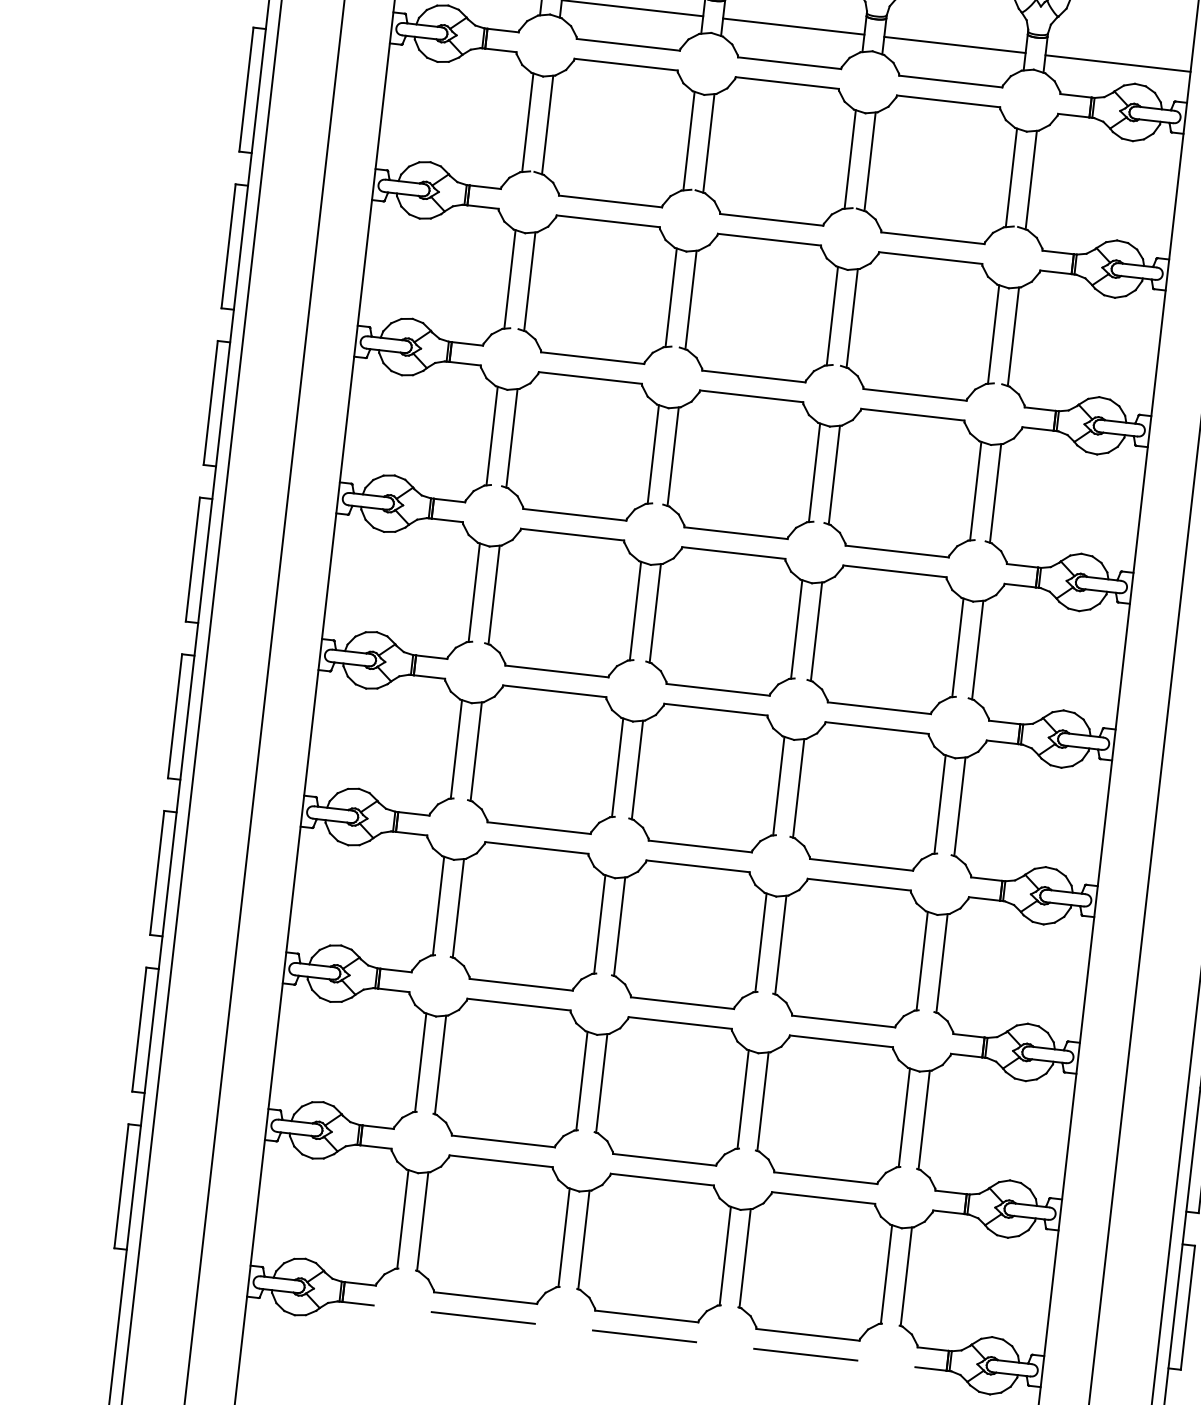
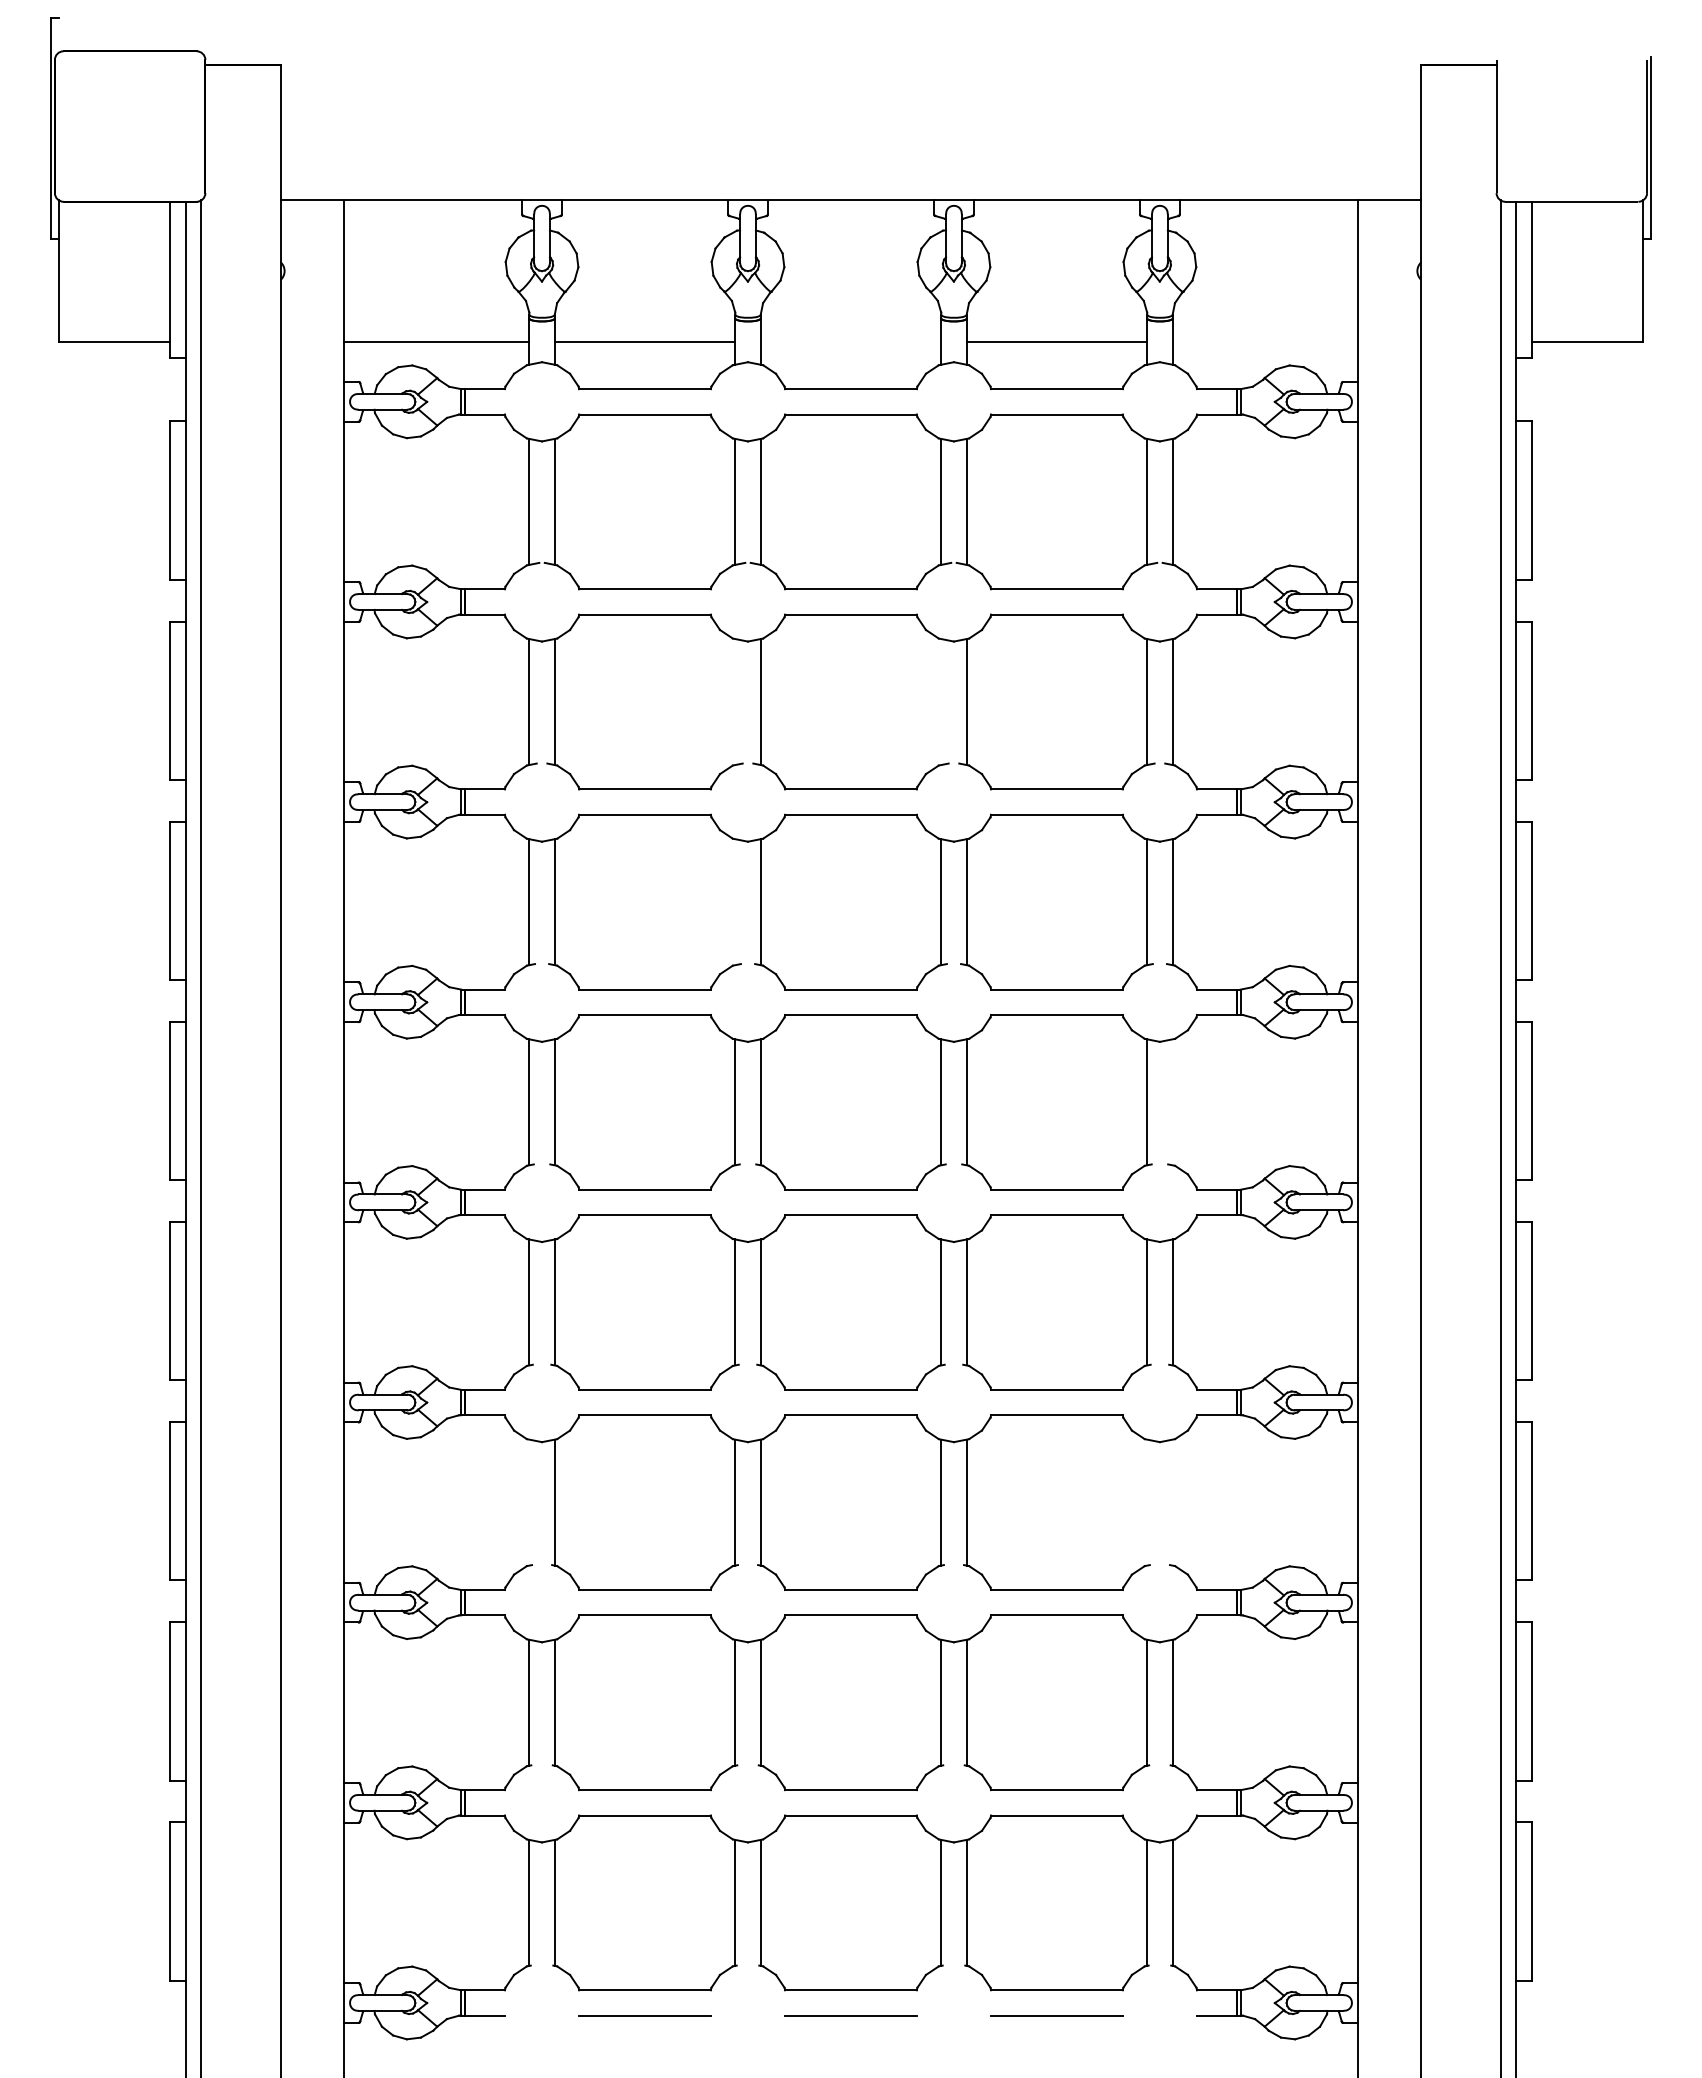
line: (793, 26) -> (850, 342), removed
line: (1117, 63) -> (1264, 342), removed
line: (671, 298) -> (735, 702), removed
line: (832, 316) -> (941, 702), removed
line: (653, 454) -> (735, 902), removed
line: (977, 650) -> (1172, 1102), removed
line: (438, 905) -> (529, 1502), removed
line: (922, 961) -> (1147, 1502), removed
line: (941, 963) -> (1172, 1502), removed

